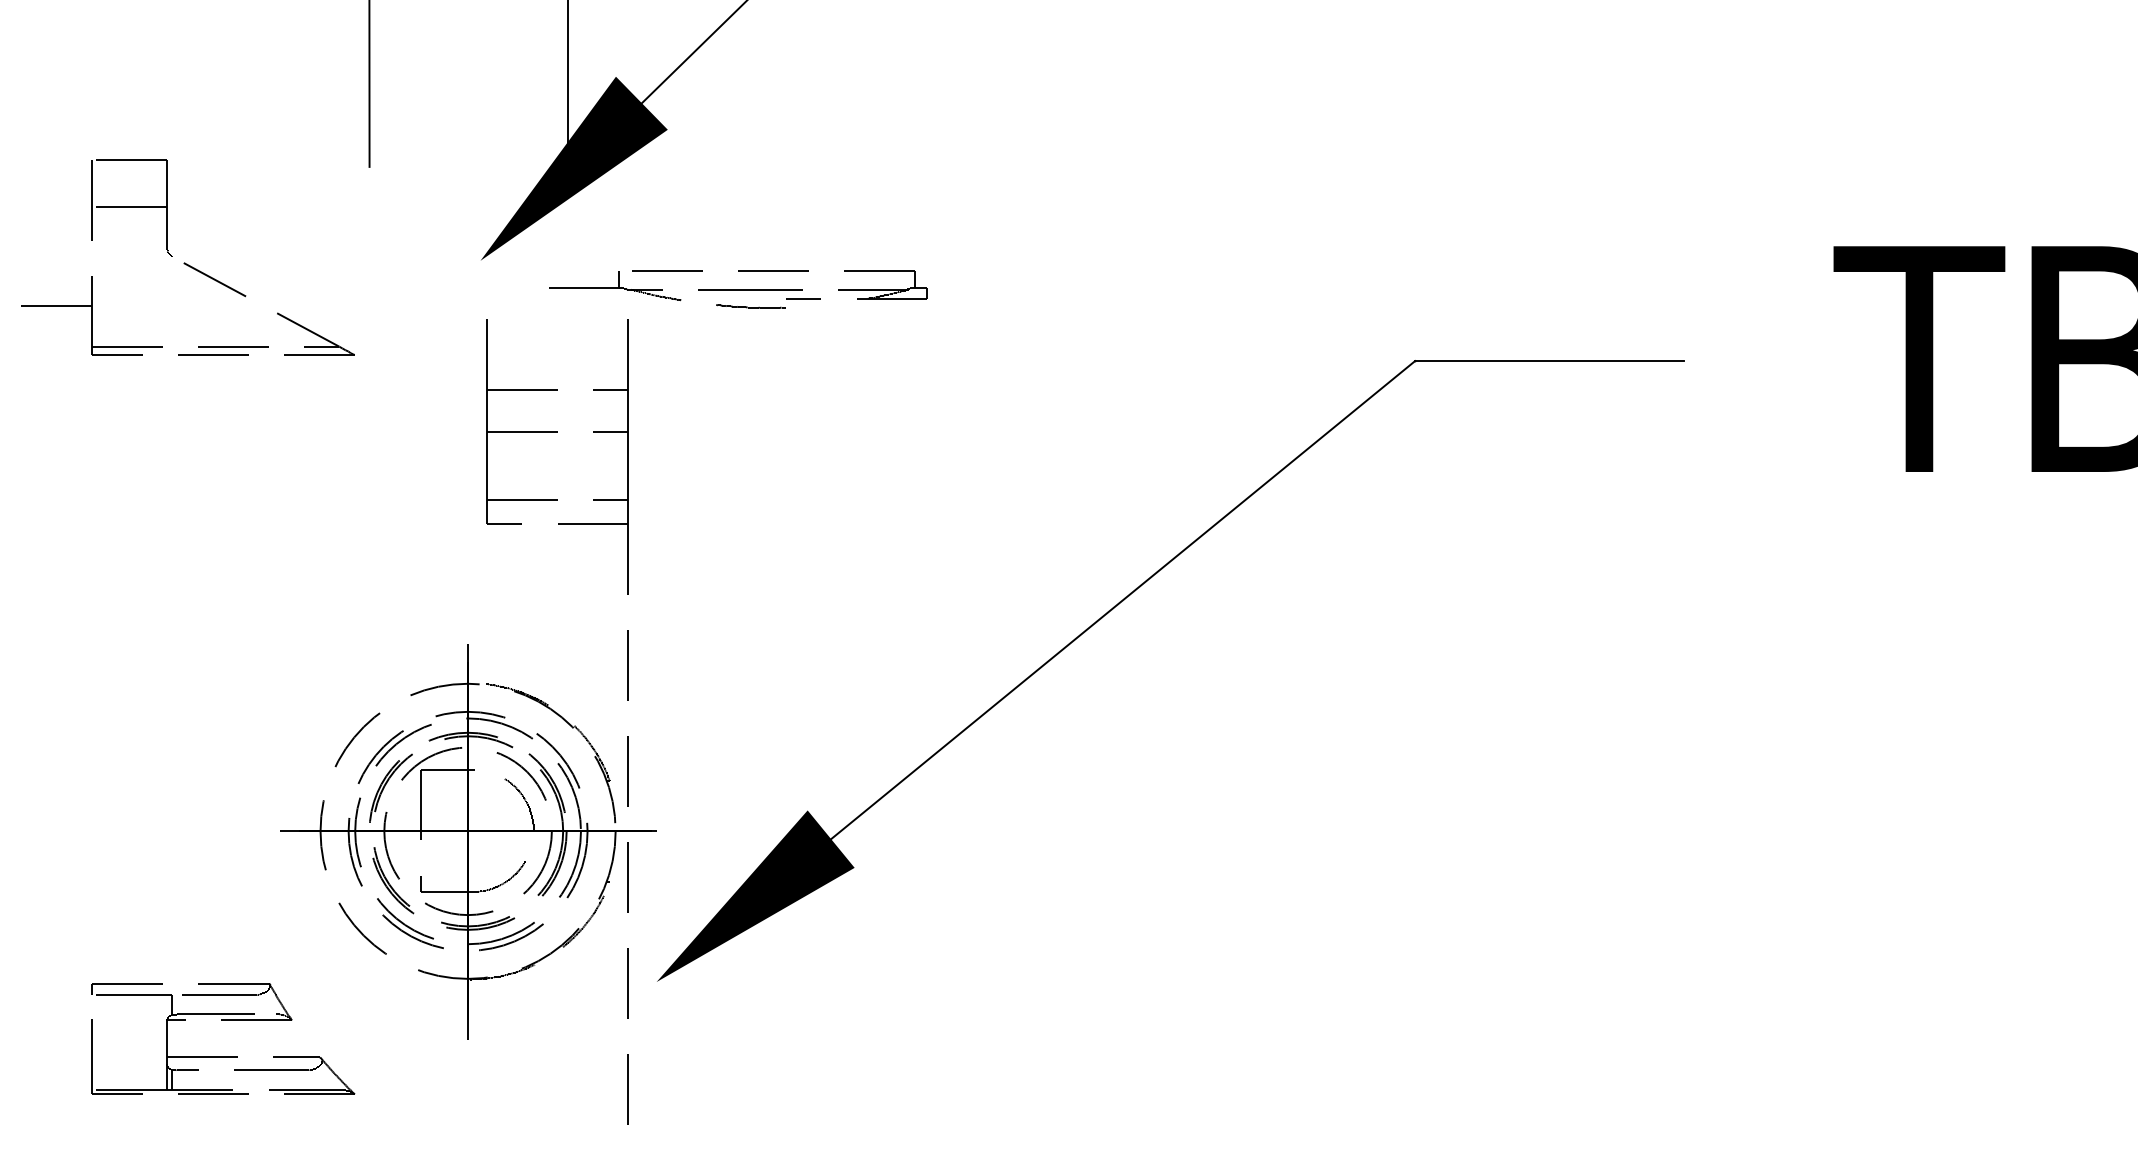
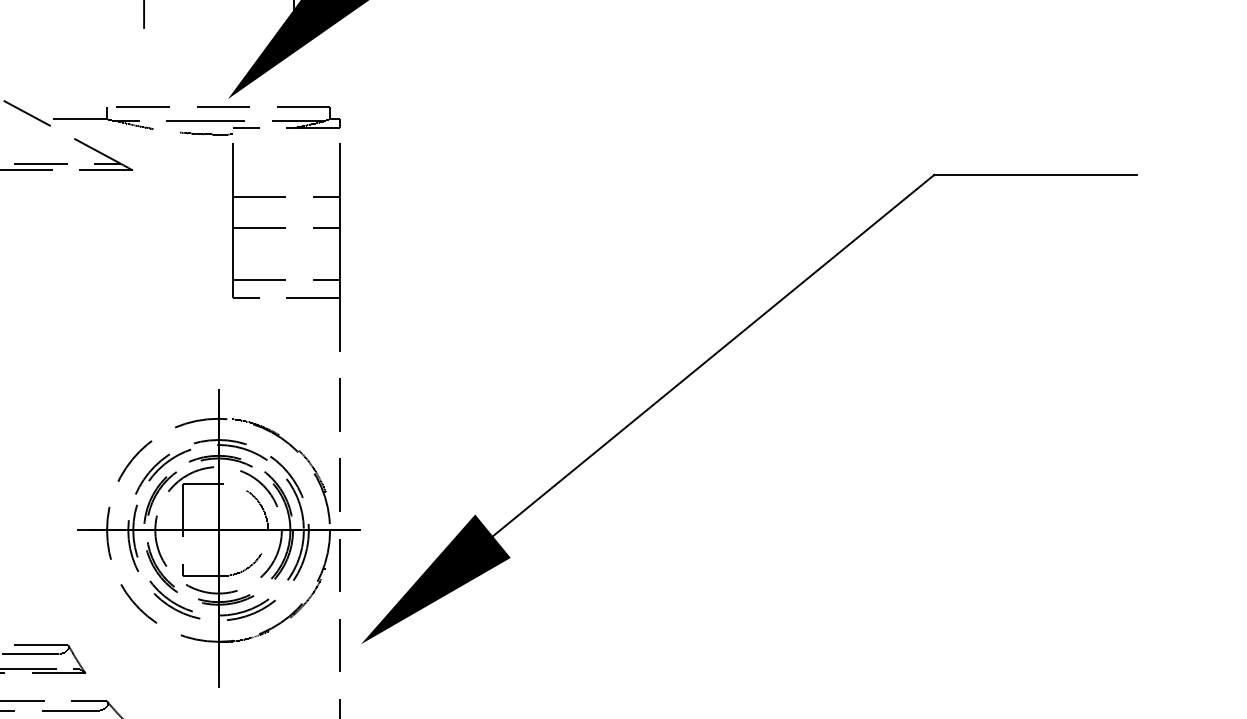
part: (738, 289) -> (196, 120), moved

